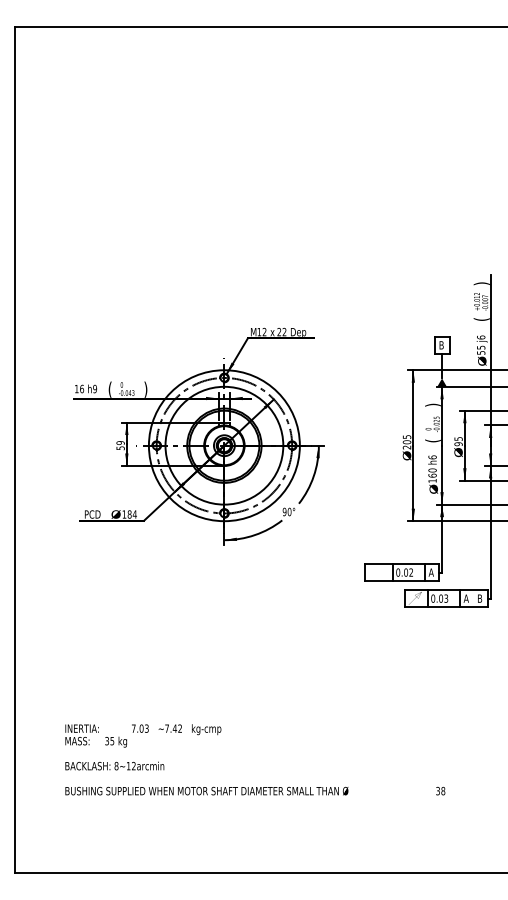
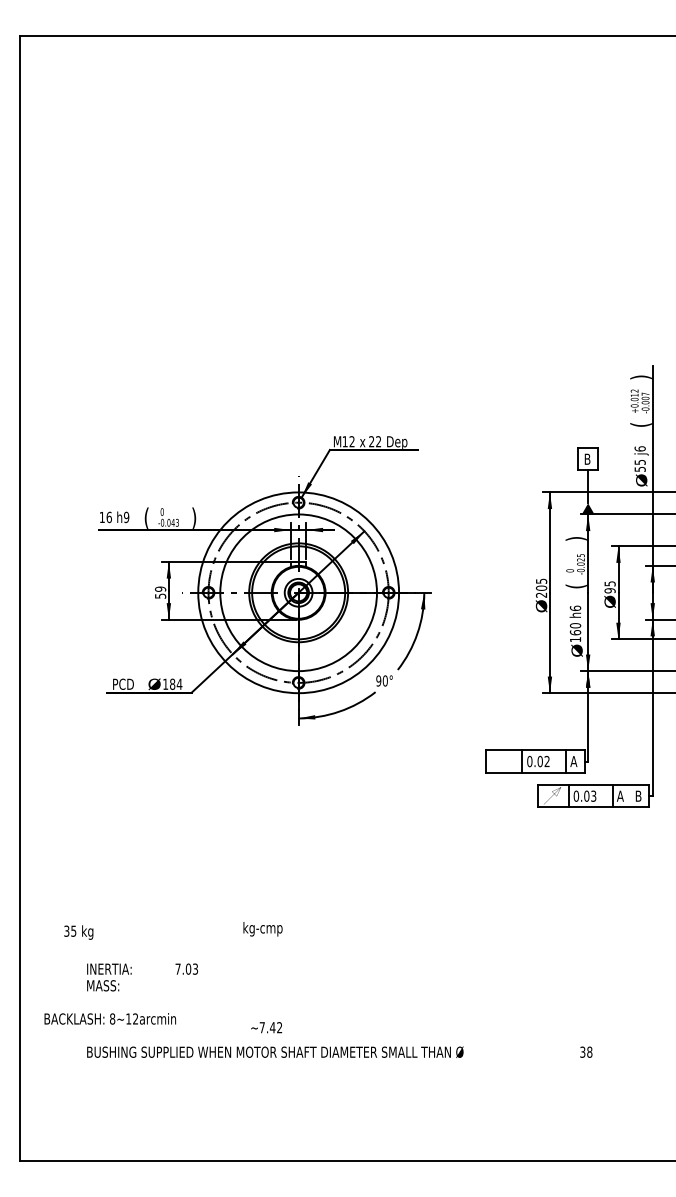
text: (169, 728) -> (265, 1027), moved
text: (206, 729) -> (262, 929), moved
text: (115, 741) -> (77, 931), moved
text: (114, 765) -> (109, 1018), moved

